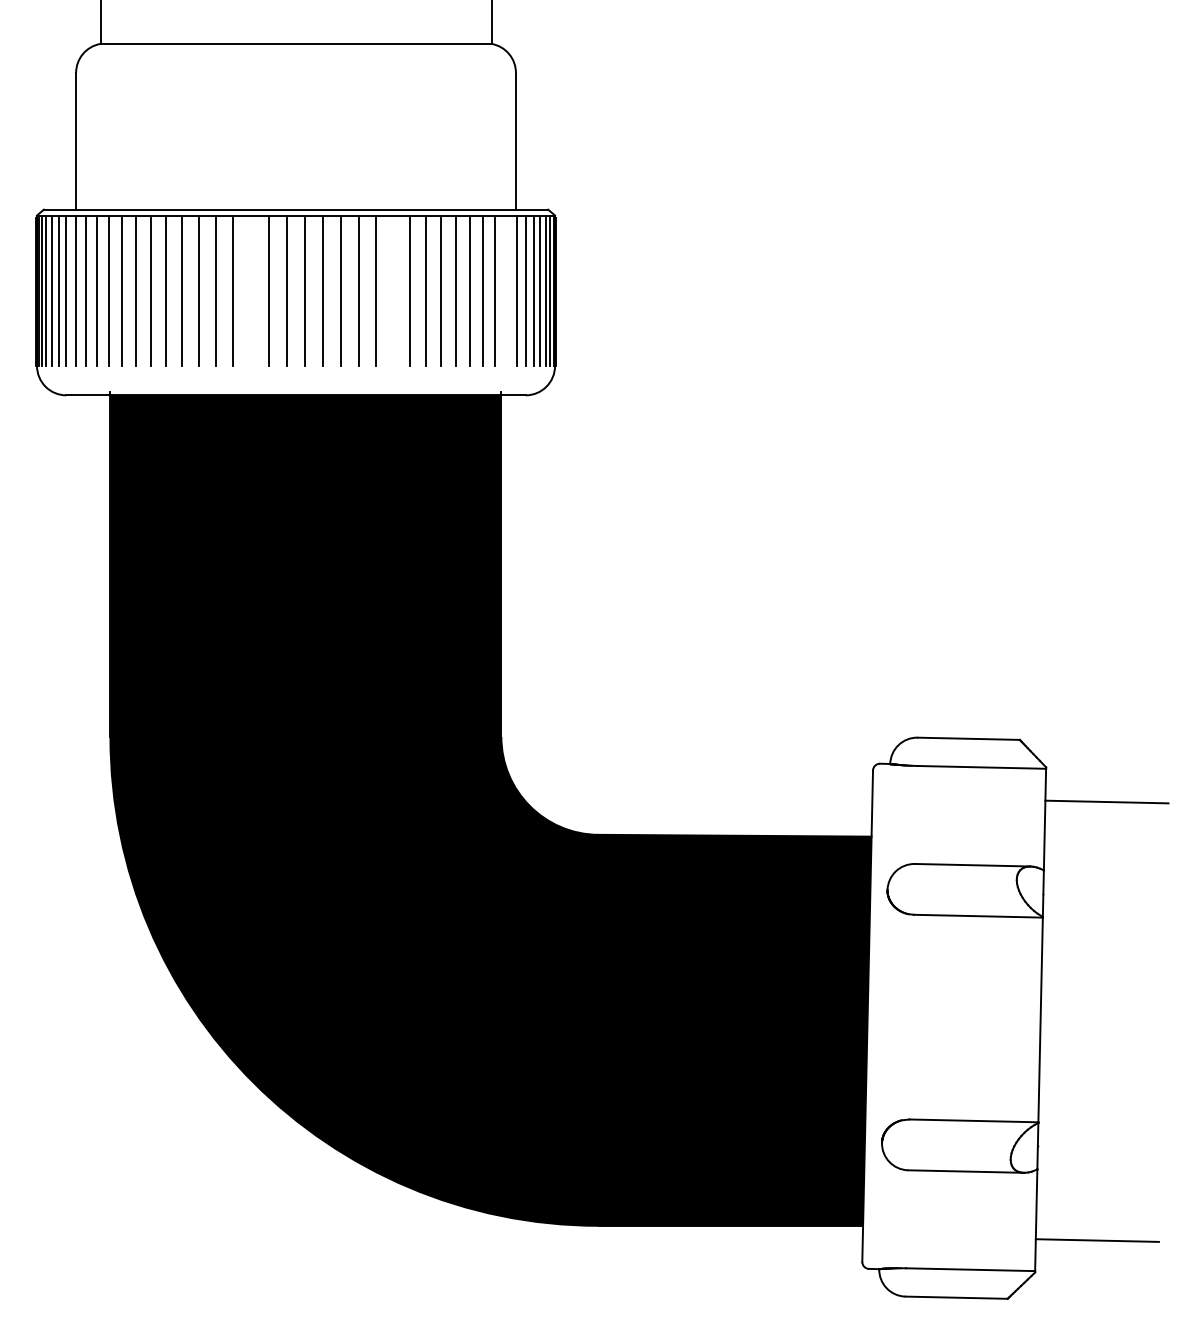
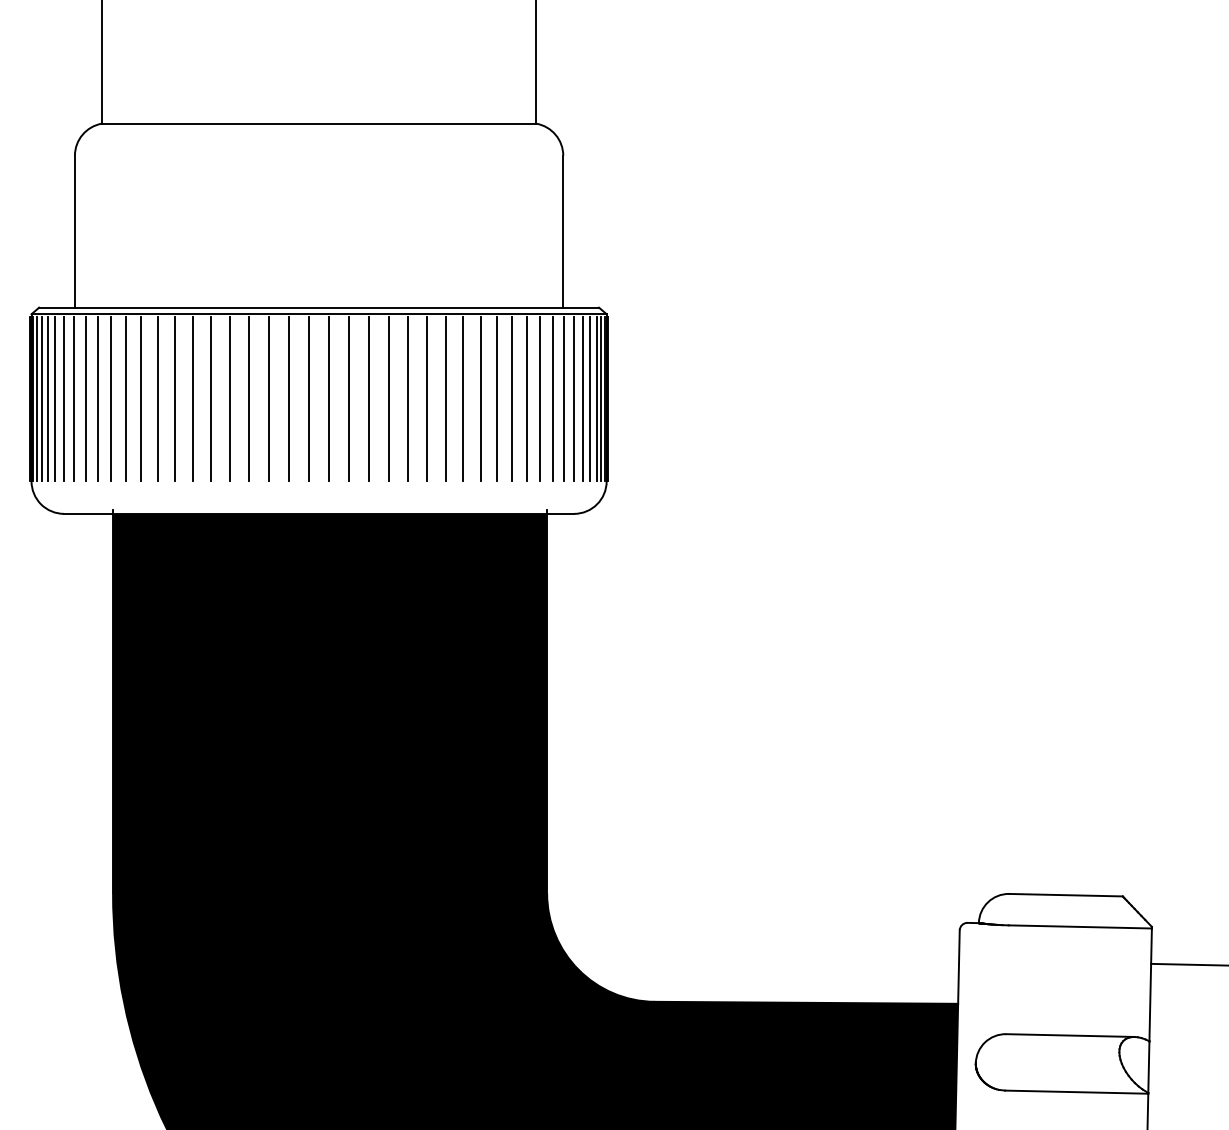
line: (250, 291) -> (268, 398), added
line: (393, 291) -> (427, 398), added
line: (506, 291) -> (552, 398), added

